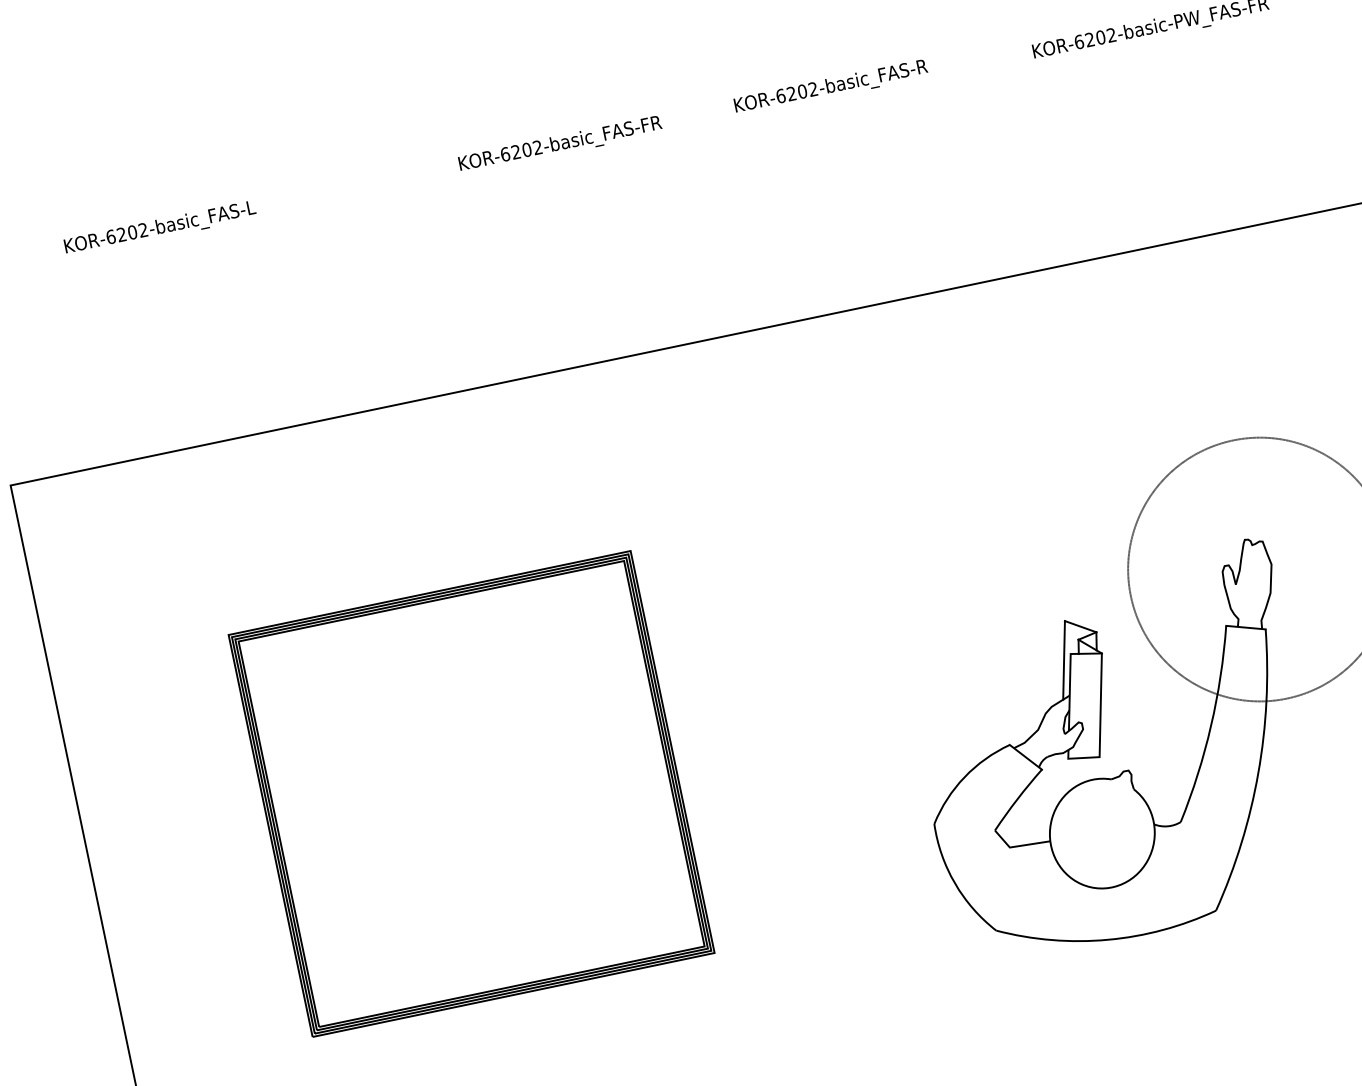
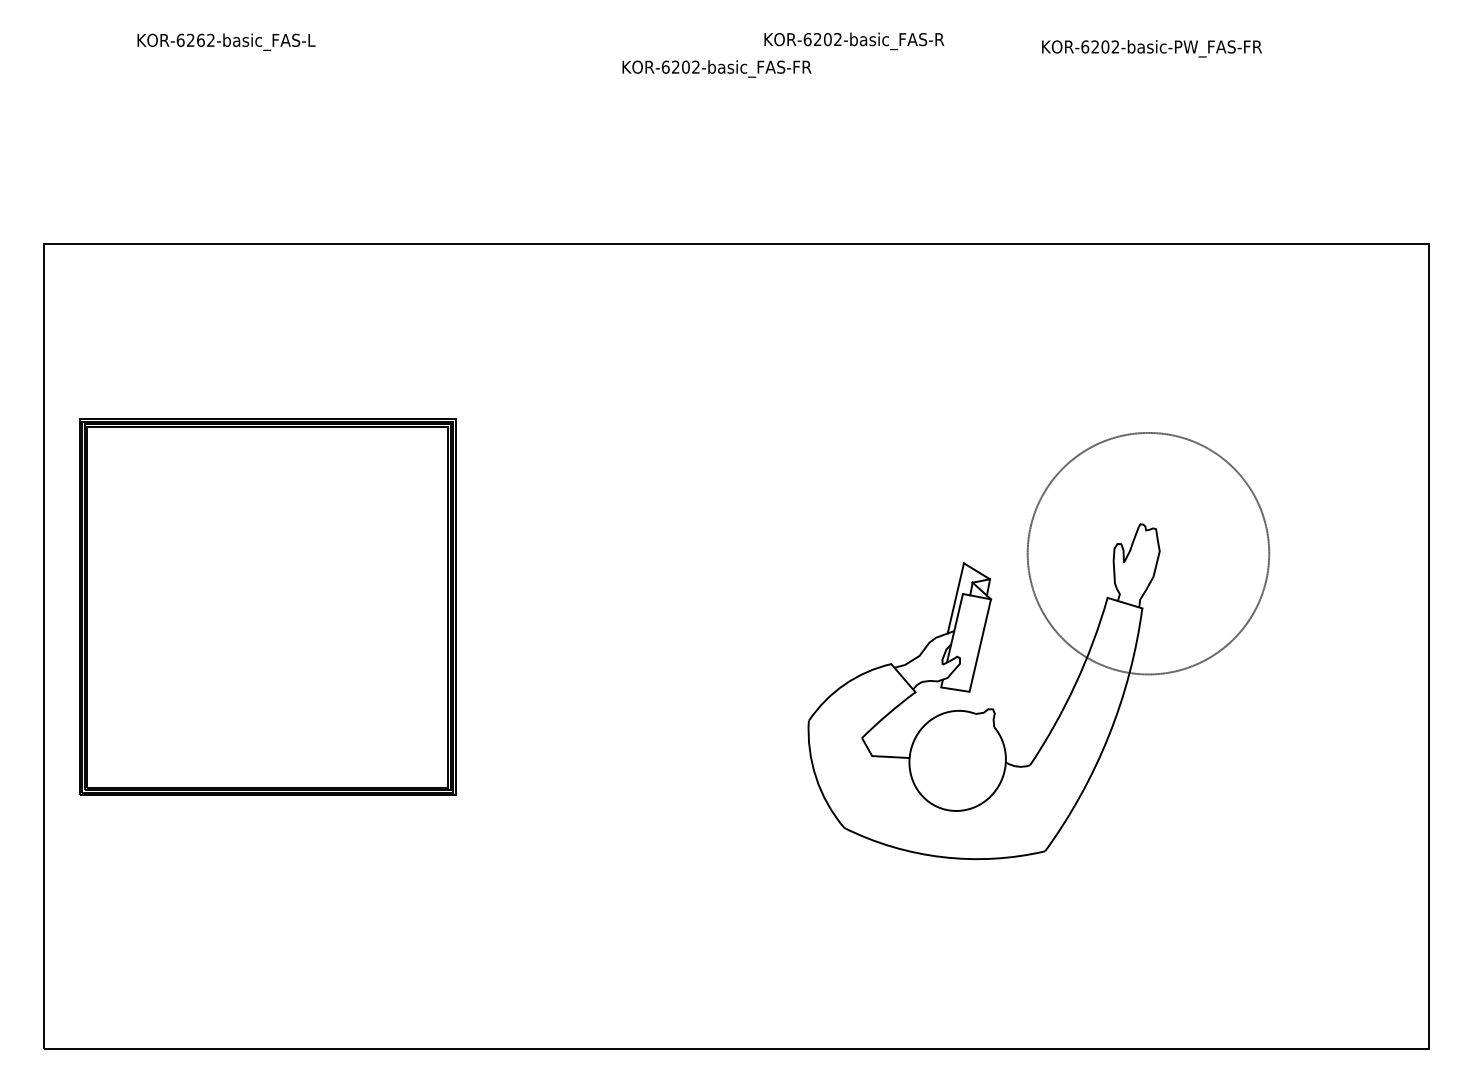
text: (559, 144) -> (716, 68), moved
text: (131, 231) -> (200, 39), KOR-6202-basic_FAS-L -> KOR-6262-basic_FAS-L
part: (471, 793) -> (267, 606), moved

